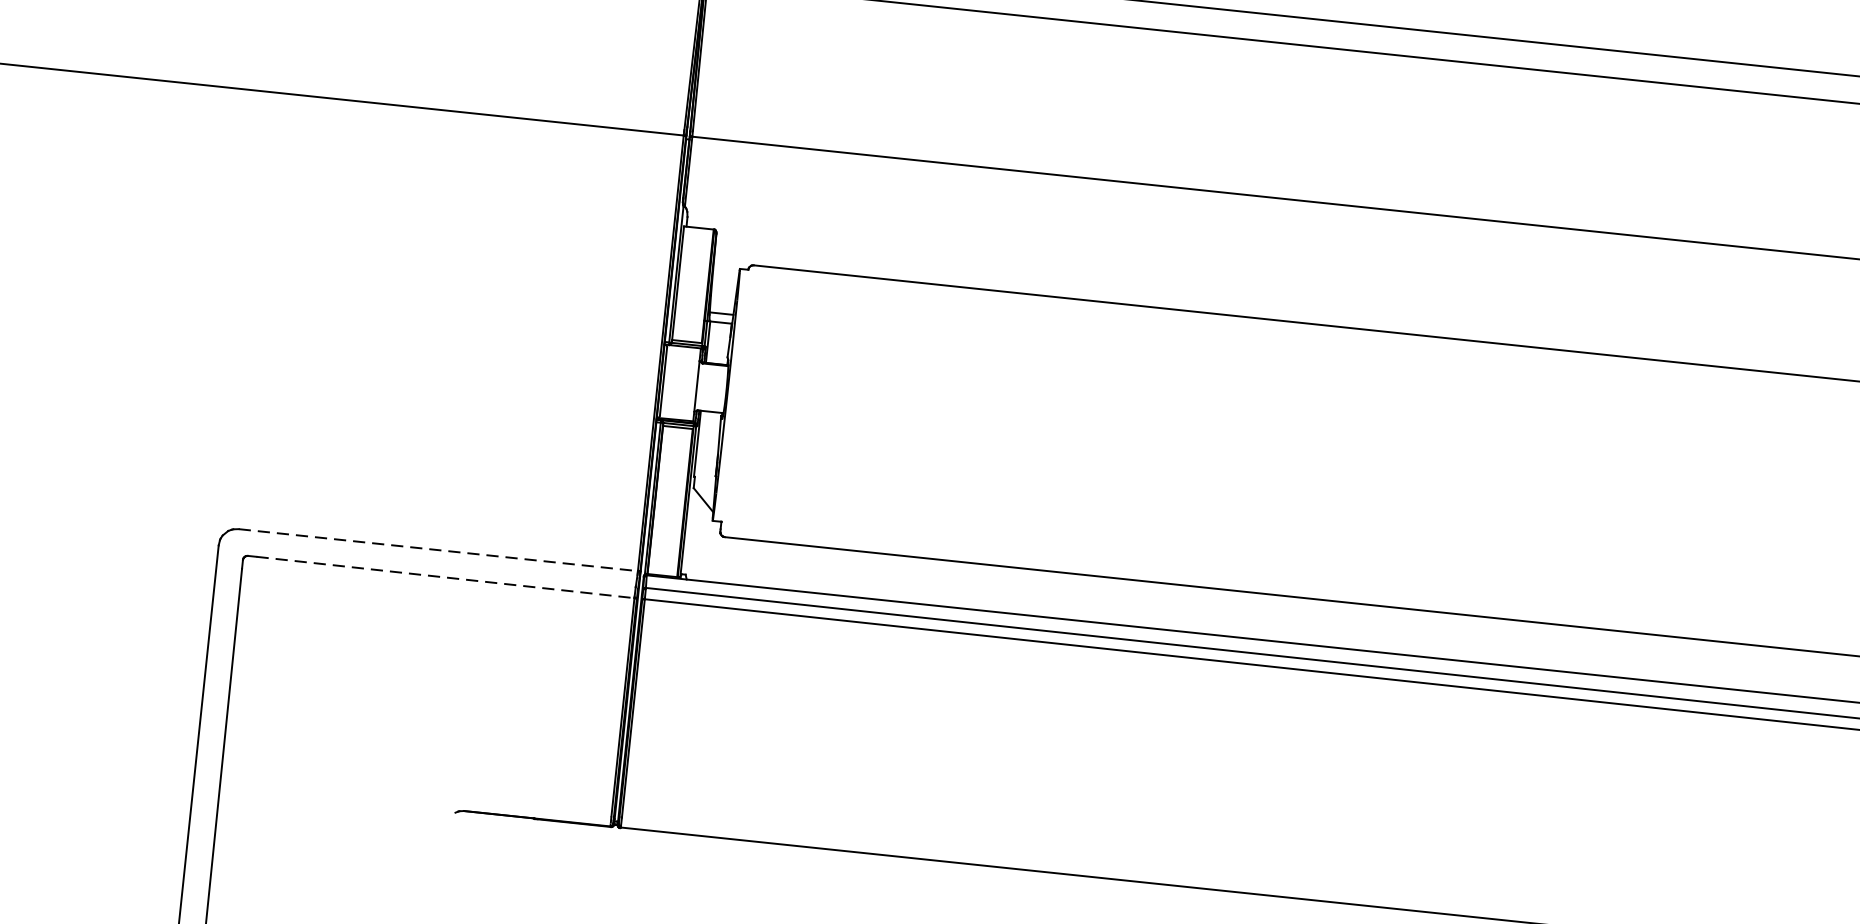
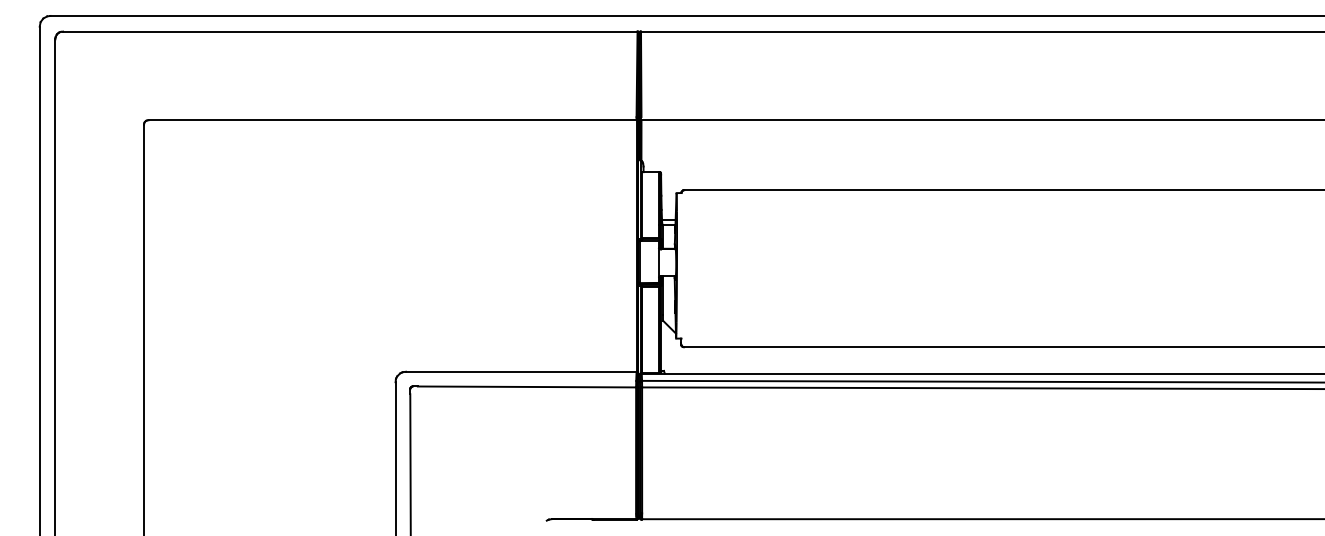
line: (438, 549) -> (521, 371), dashed -> solid
line: (446, 576) -> (527, 386), dashed -> solid

